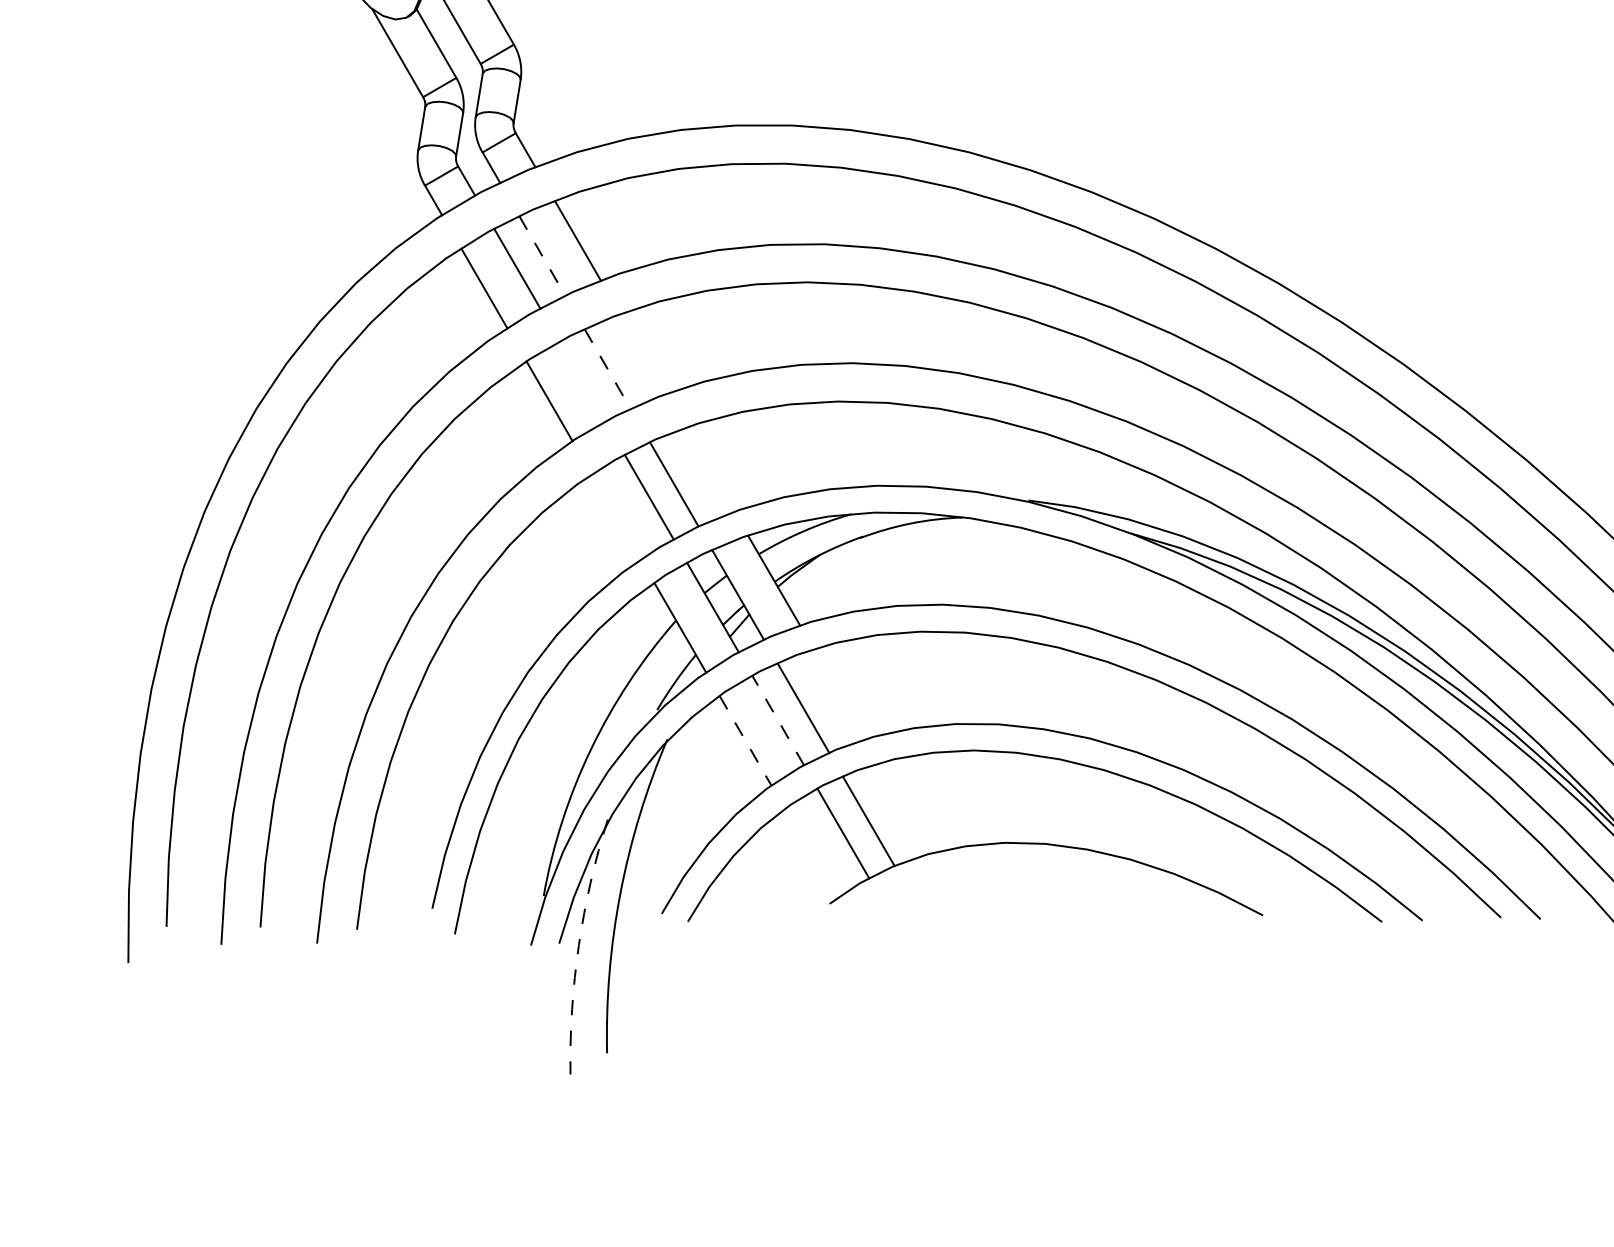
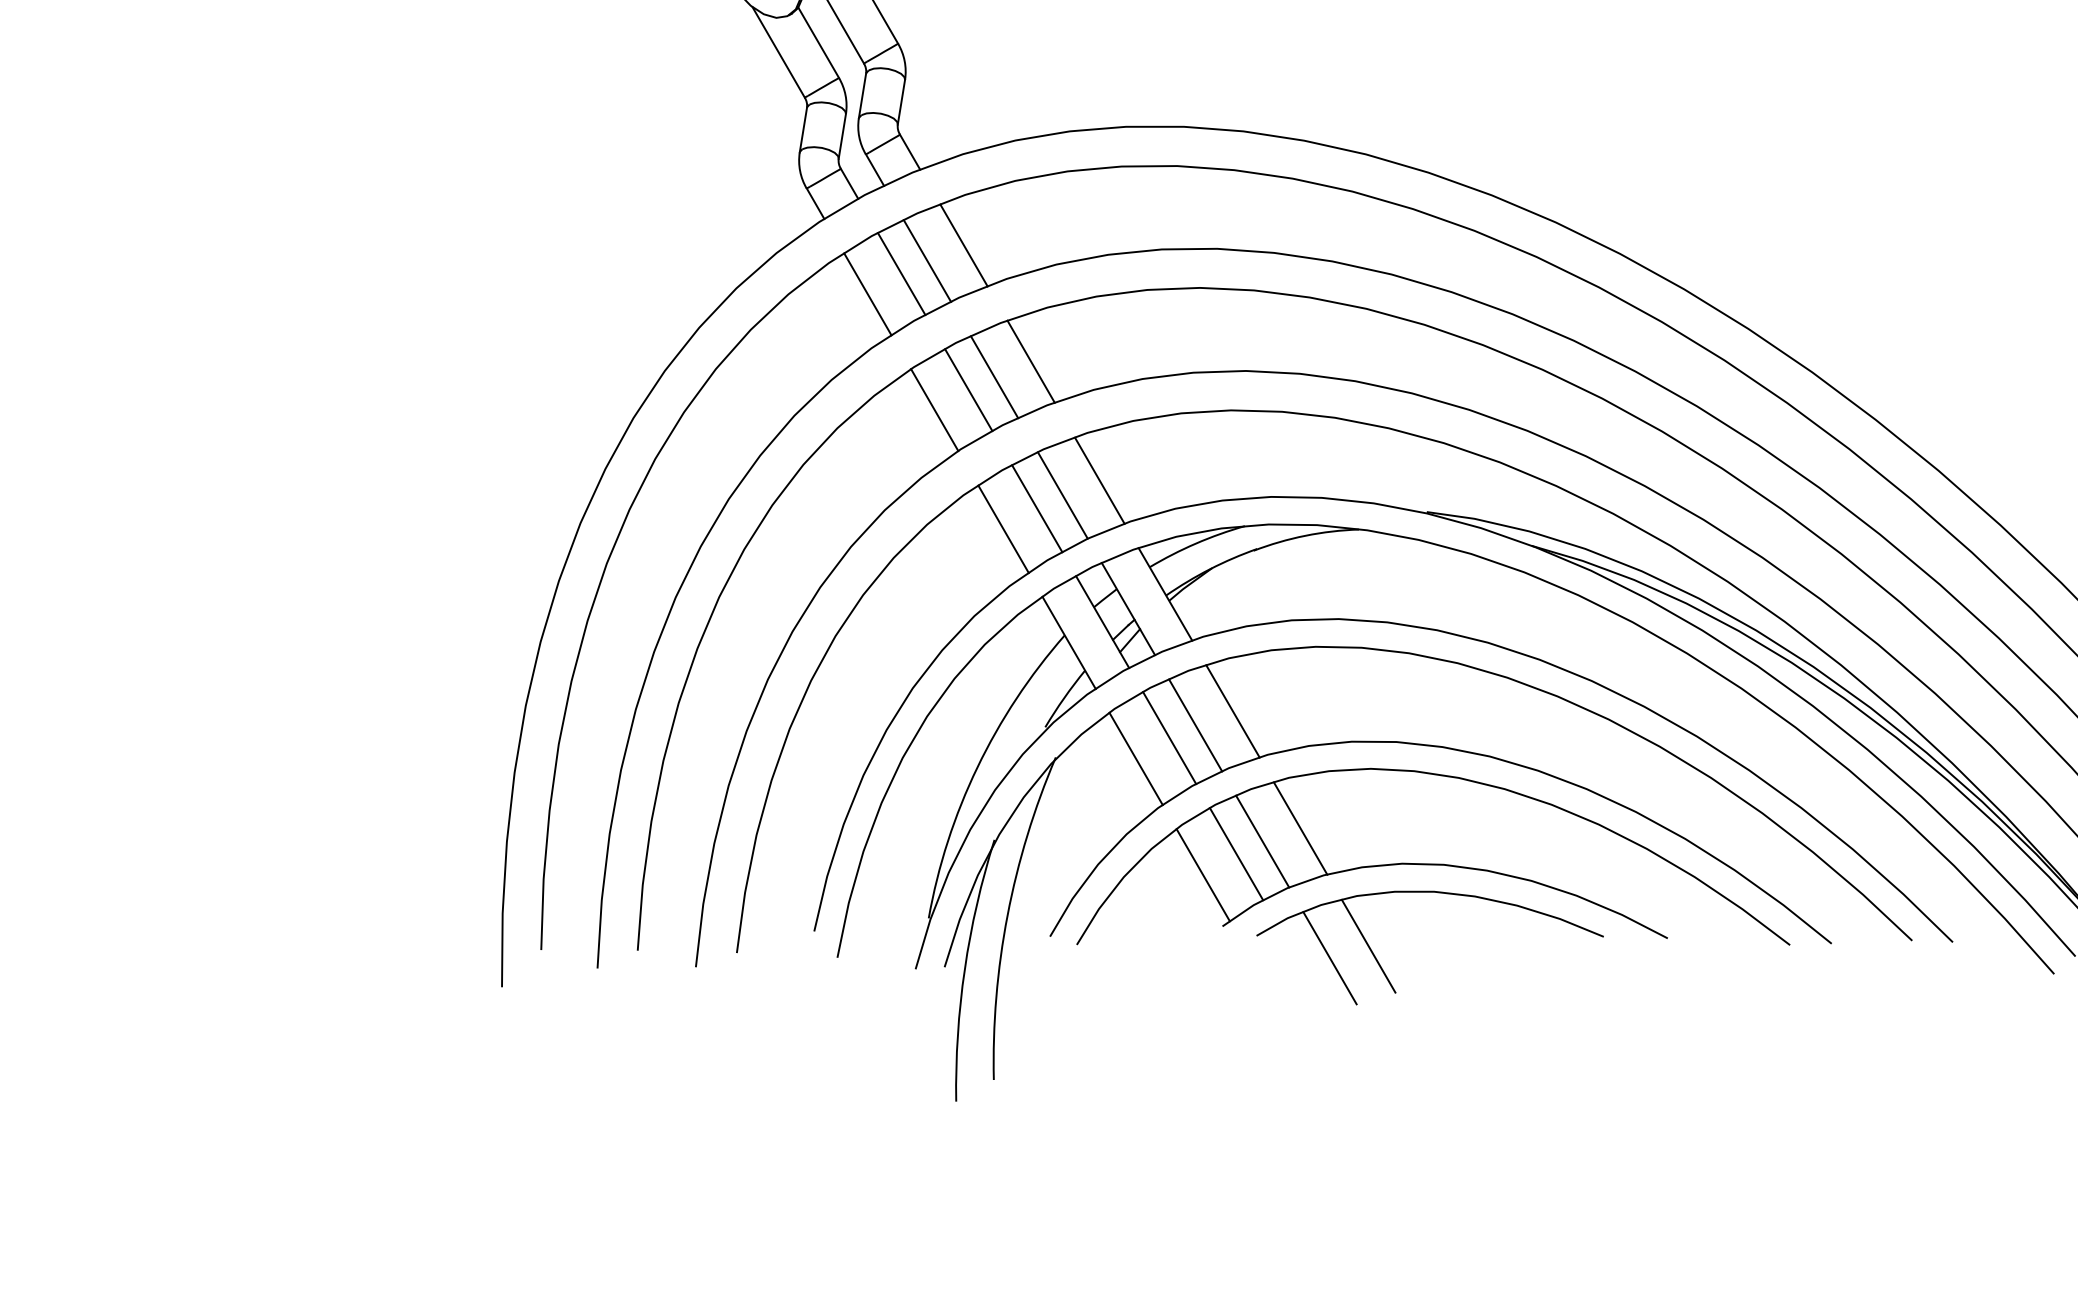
line: (542, 256) -> (927, 261), dashed -> solid
line: (642, 353) -> (1030, 361), added
line: (607, 369) -> (994, 377), dashed -> solid
line: (582, 382) -> (968, 390), added
line: (709, 469) -> (1099, 480), added
line: (616, 517) -> (1003, 529), added
line: (839, 694) -> (1232, 711), added
line: (778, 719) -> (1169, 737), dashed -> solid
line: (745, 741) -> (1136, 759), dashed -> solid
line: (905, 808) -> (1300, 828), added
line: (810, 854) -> (1202, 875), added
arc: (578, 945) -> (964, 969), dashed -> solid
part: (986, 945) -> (1383, 969), added

